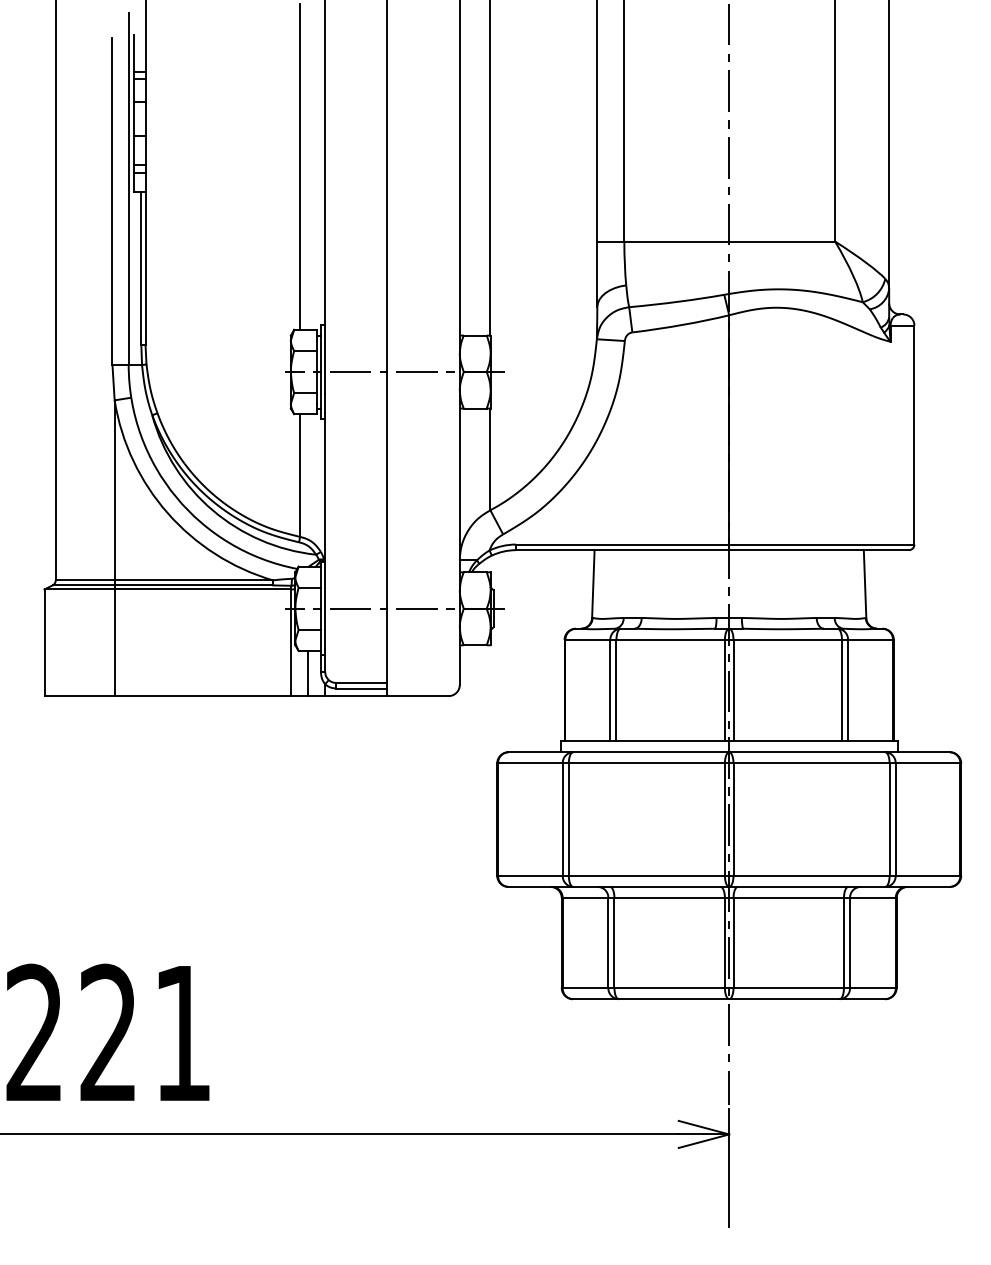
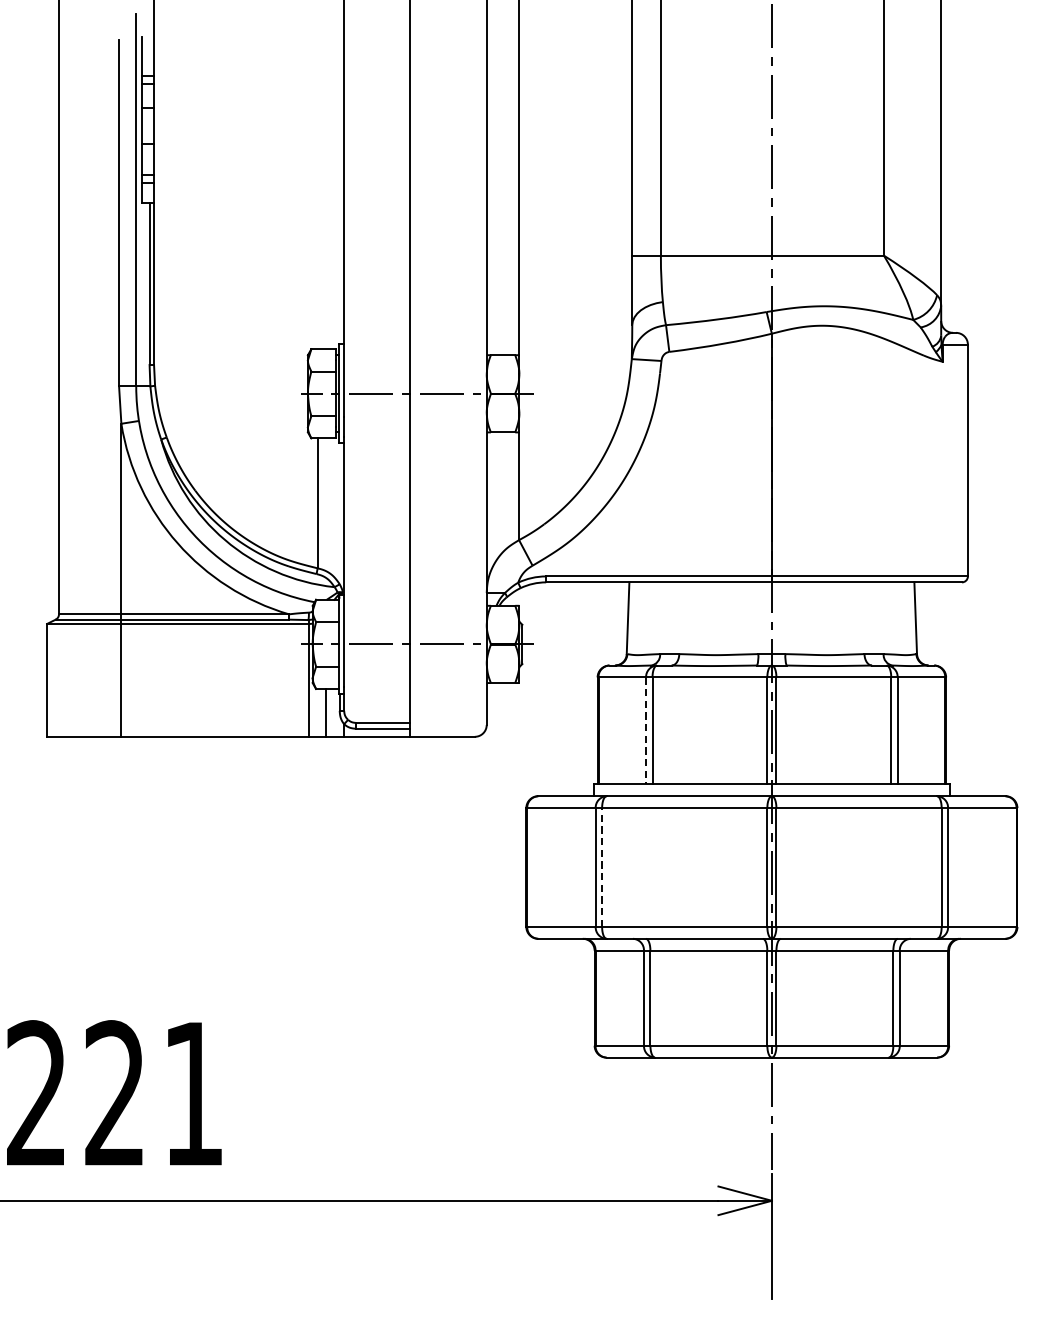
line: (300, 166) -> (318, 176), removed
line: (610, 690) -> (646, 730), solid -> dashed
line: (568, 819) -> (601, 867), solid -> dashed

